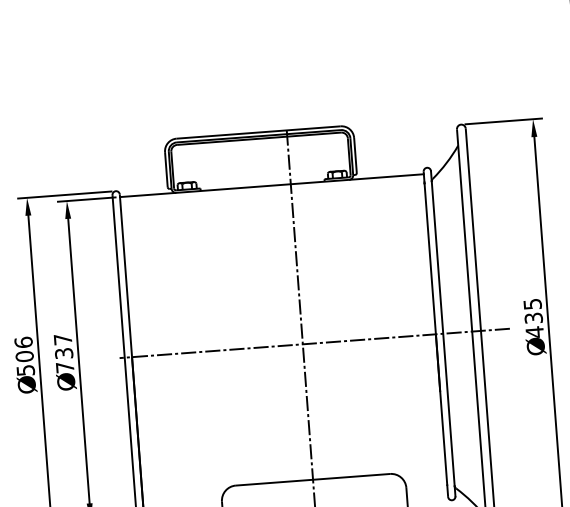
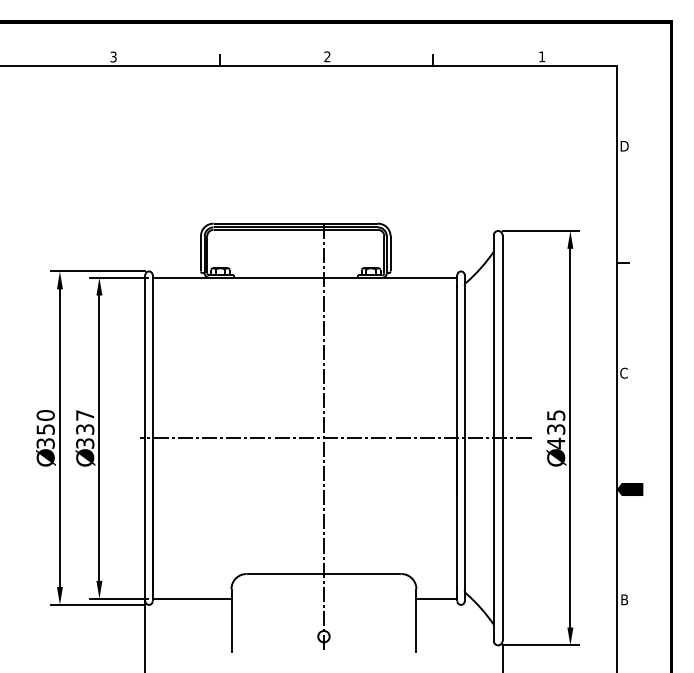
text: (24, 355) -> (45, 428), 506 -> 350
text: (65, 367) -> (85, 443), 737 -> 337
line: (427, 495) -> (436, 598), added

